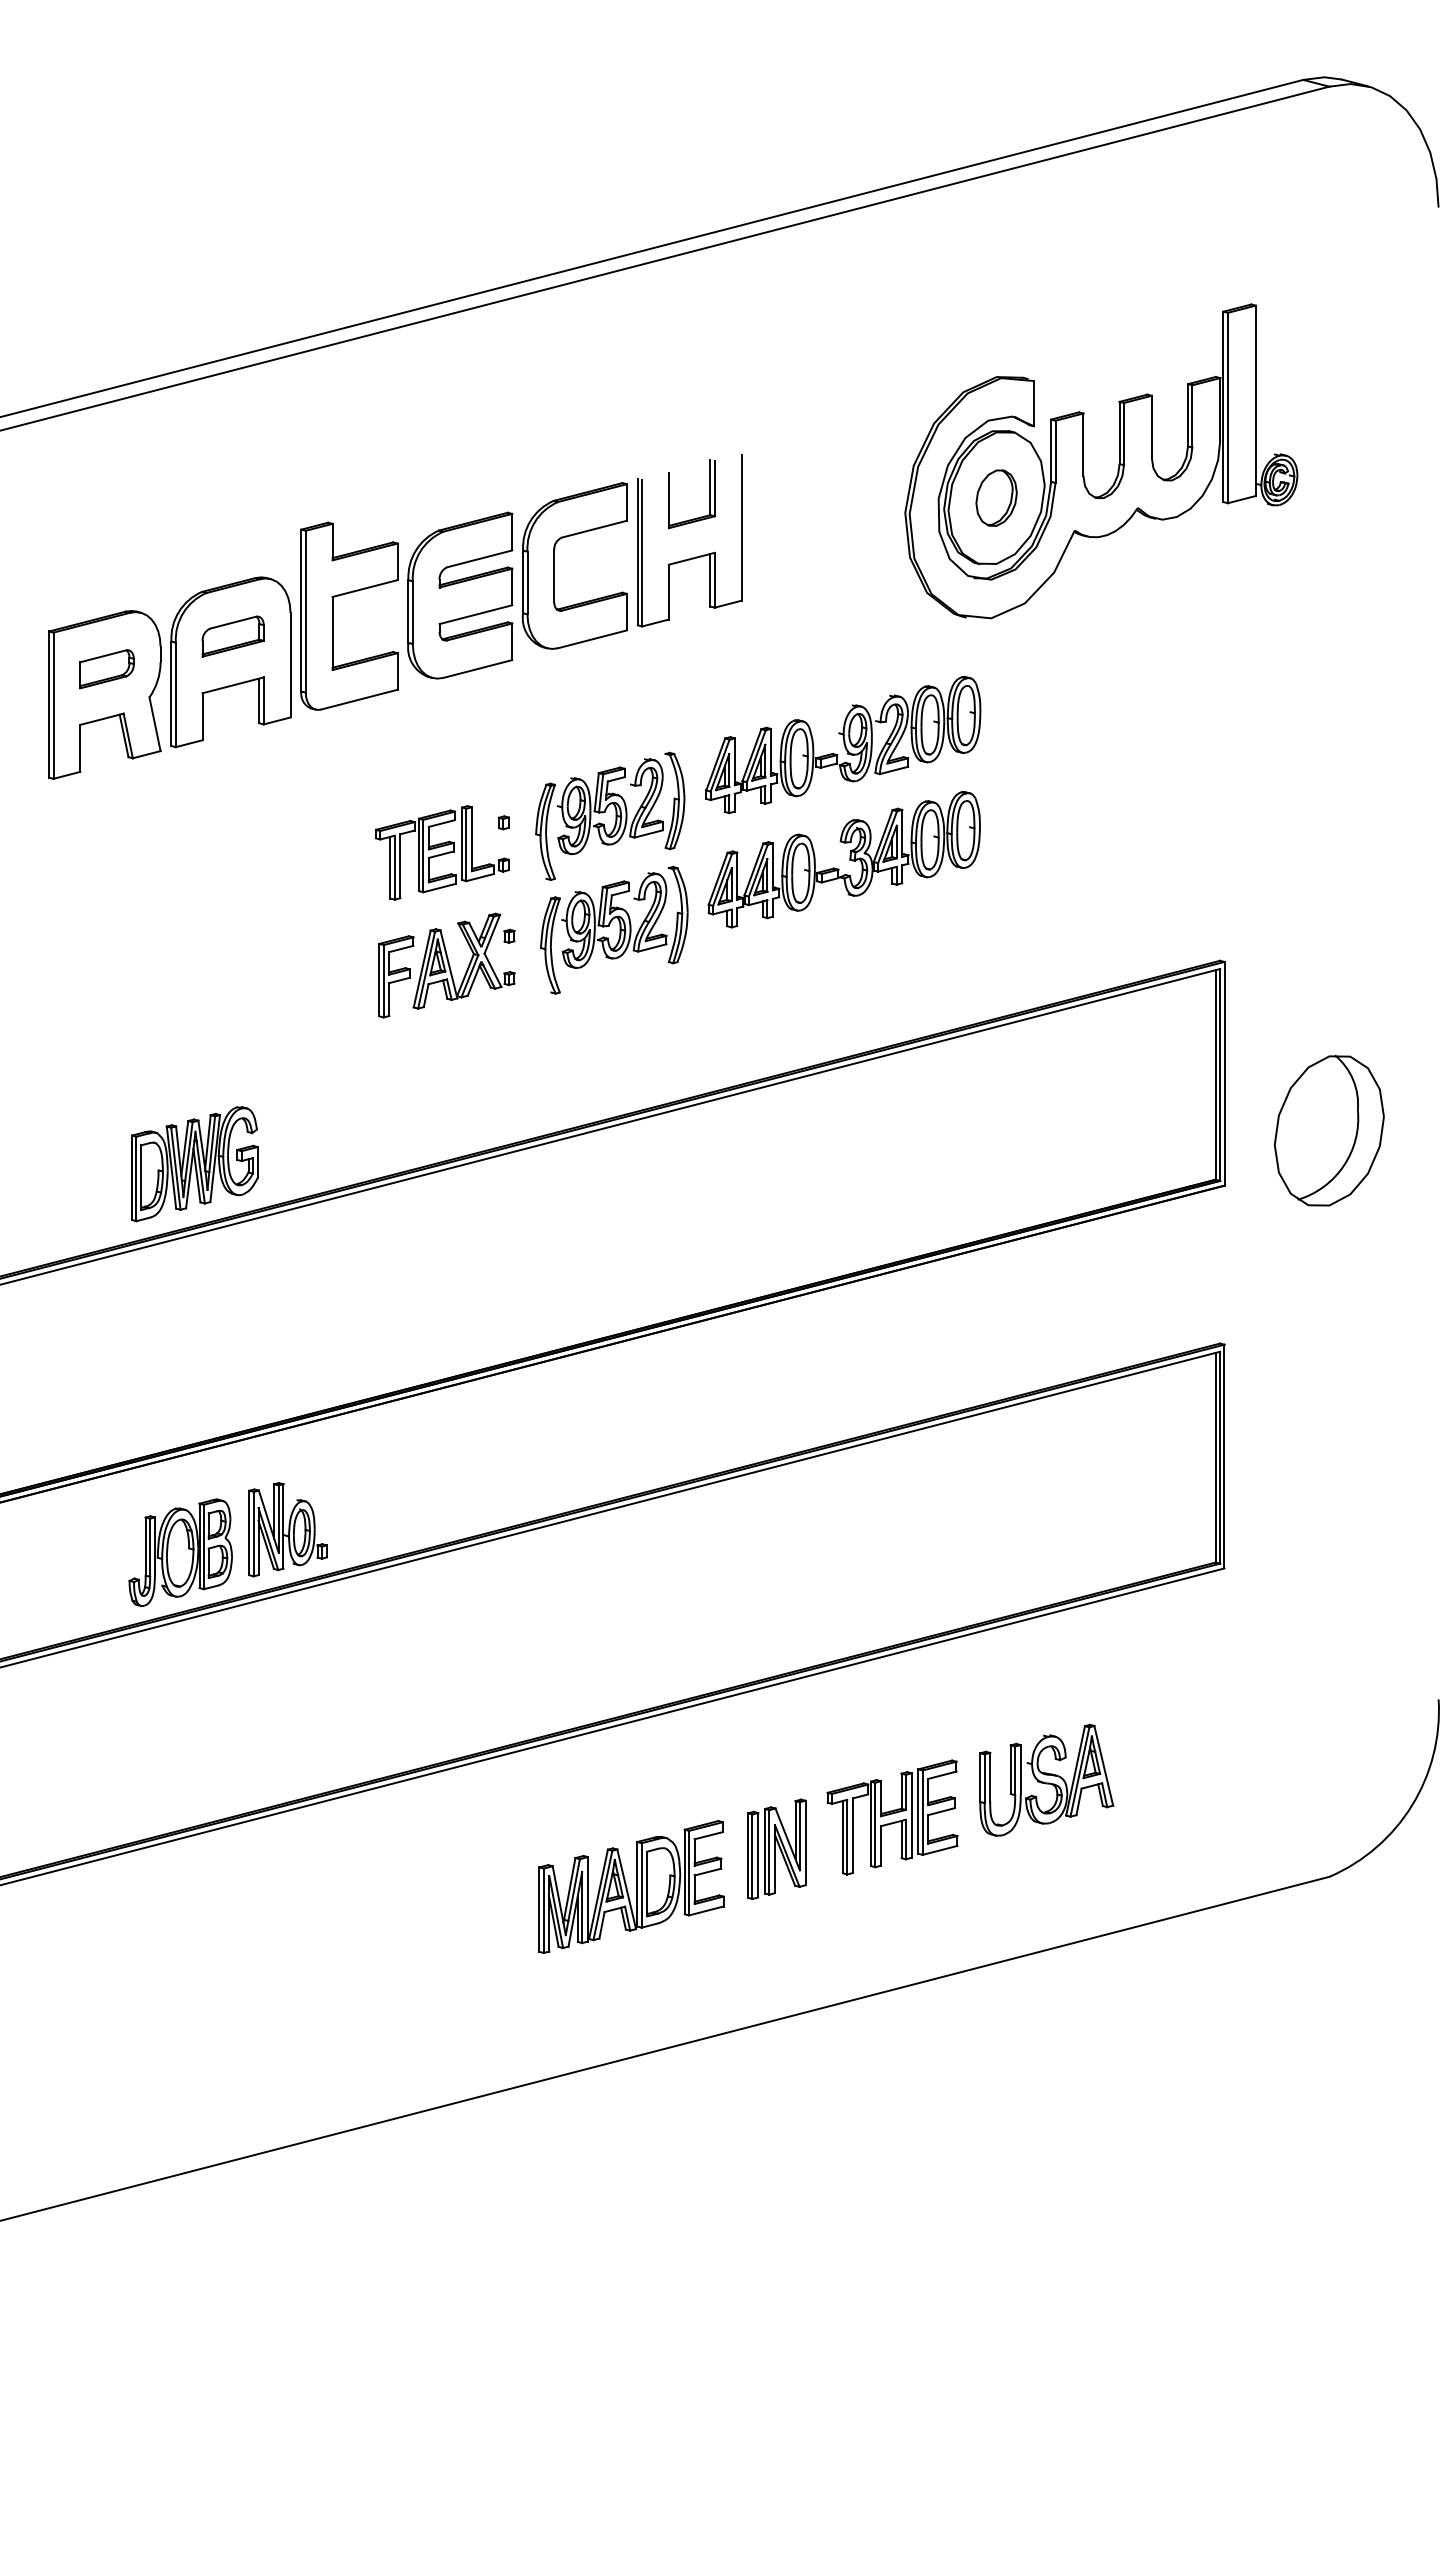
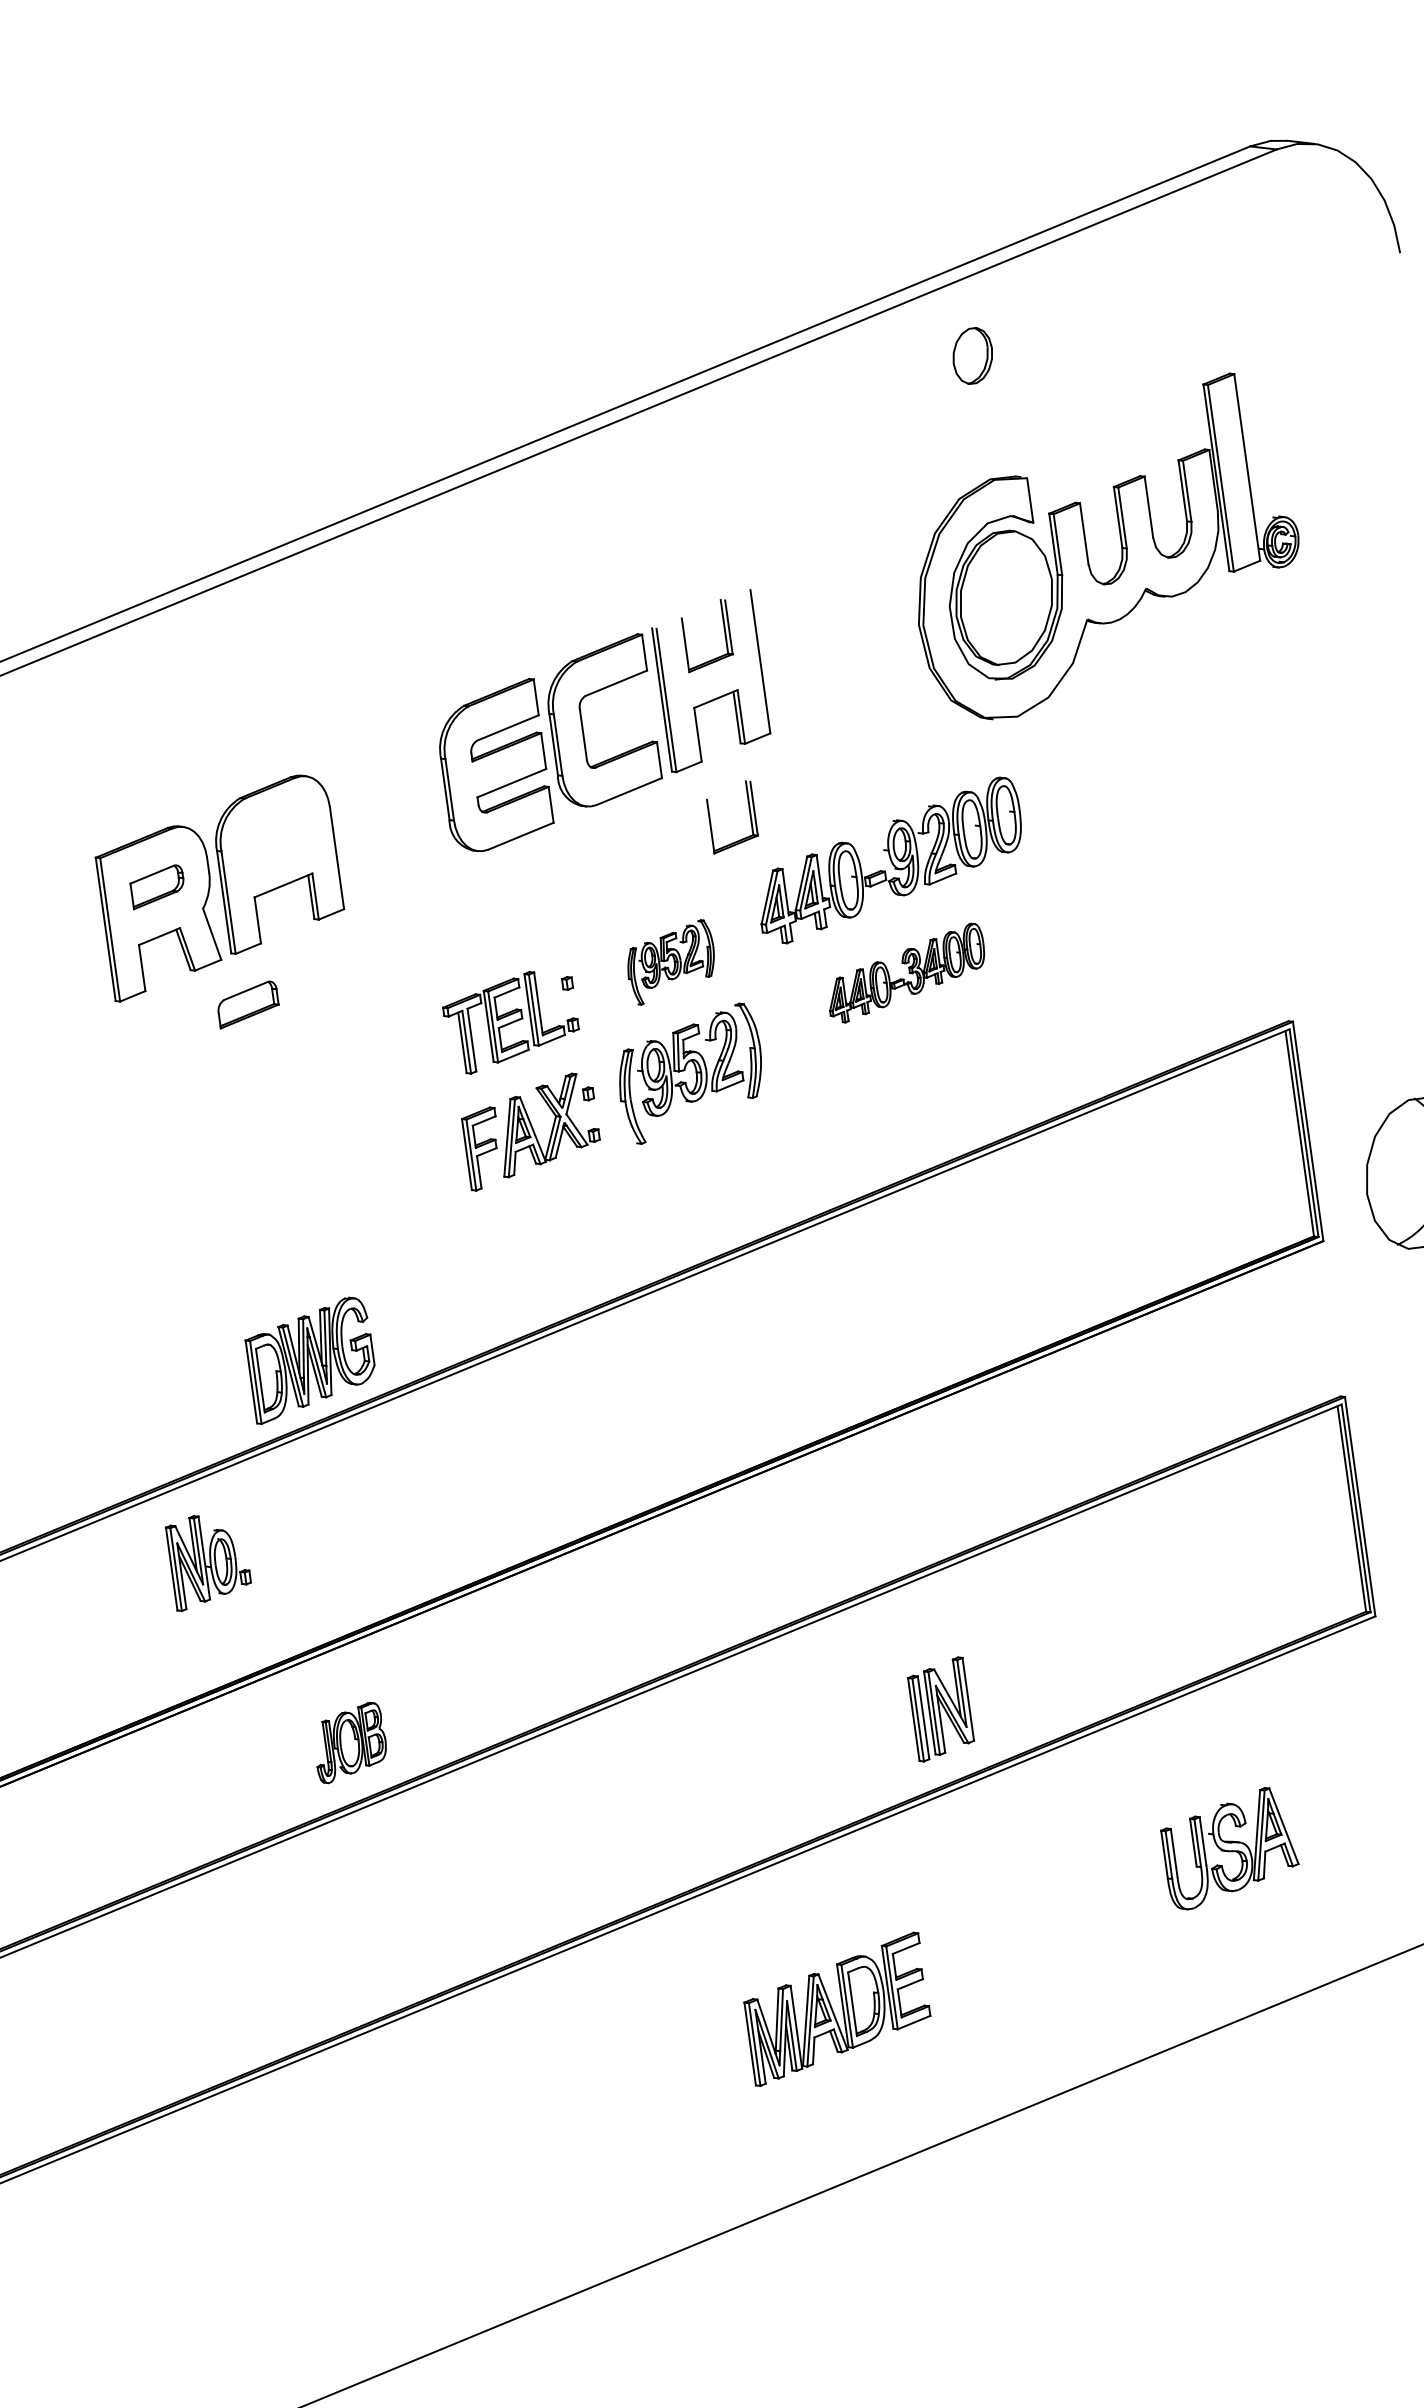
part: (996, 497) -> (972, 355), moved
part: (333, 615) -> (372, 803), removed
part: (232, 636) -> (247, 1004), moved
part: (709, 679) -> (749, 814), added
part: (610, 815) -> (671, 961), size x0.6
part: (843, 859) -> (905, 973), size x0.6
part: (287, 1529) -> (208, 1560), moved
part: (180, 1552) -> (349, 1742), size x0.7
part: (892, 1817) -> (1083, 1905), removed
part: (776, 1848) -> (940, 1708), moved

